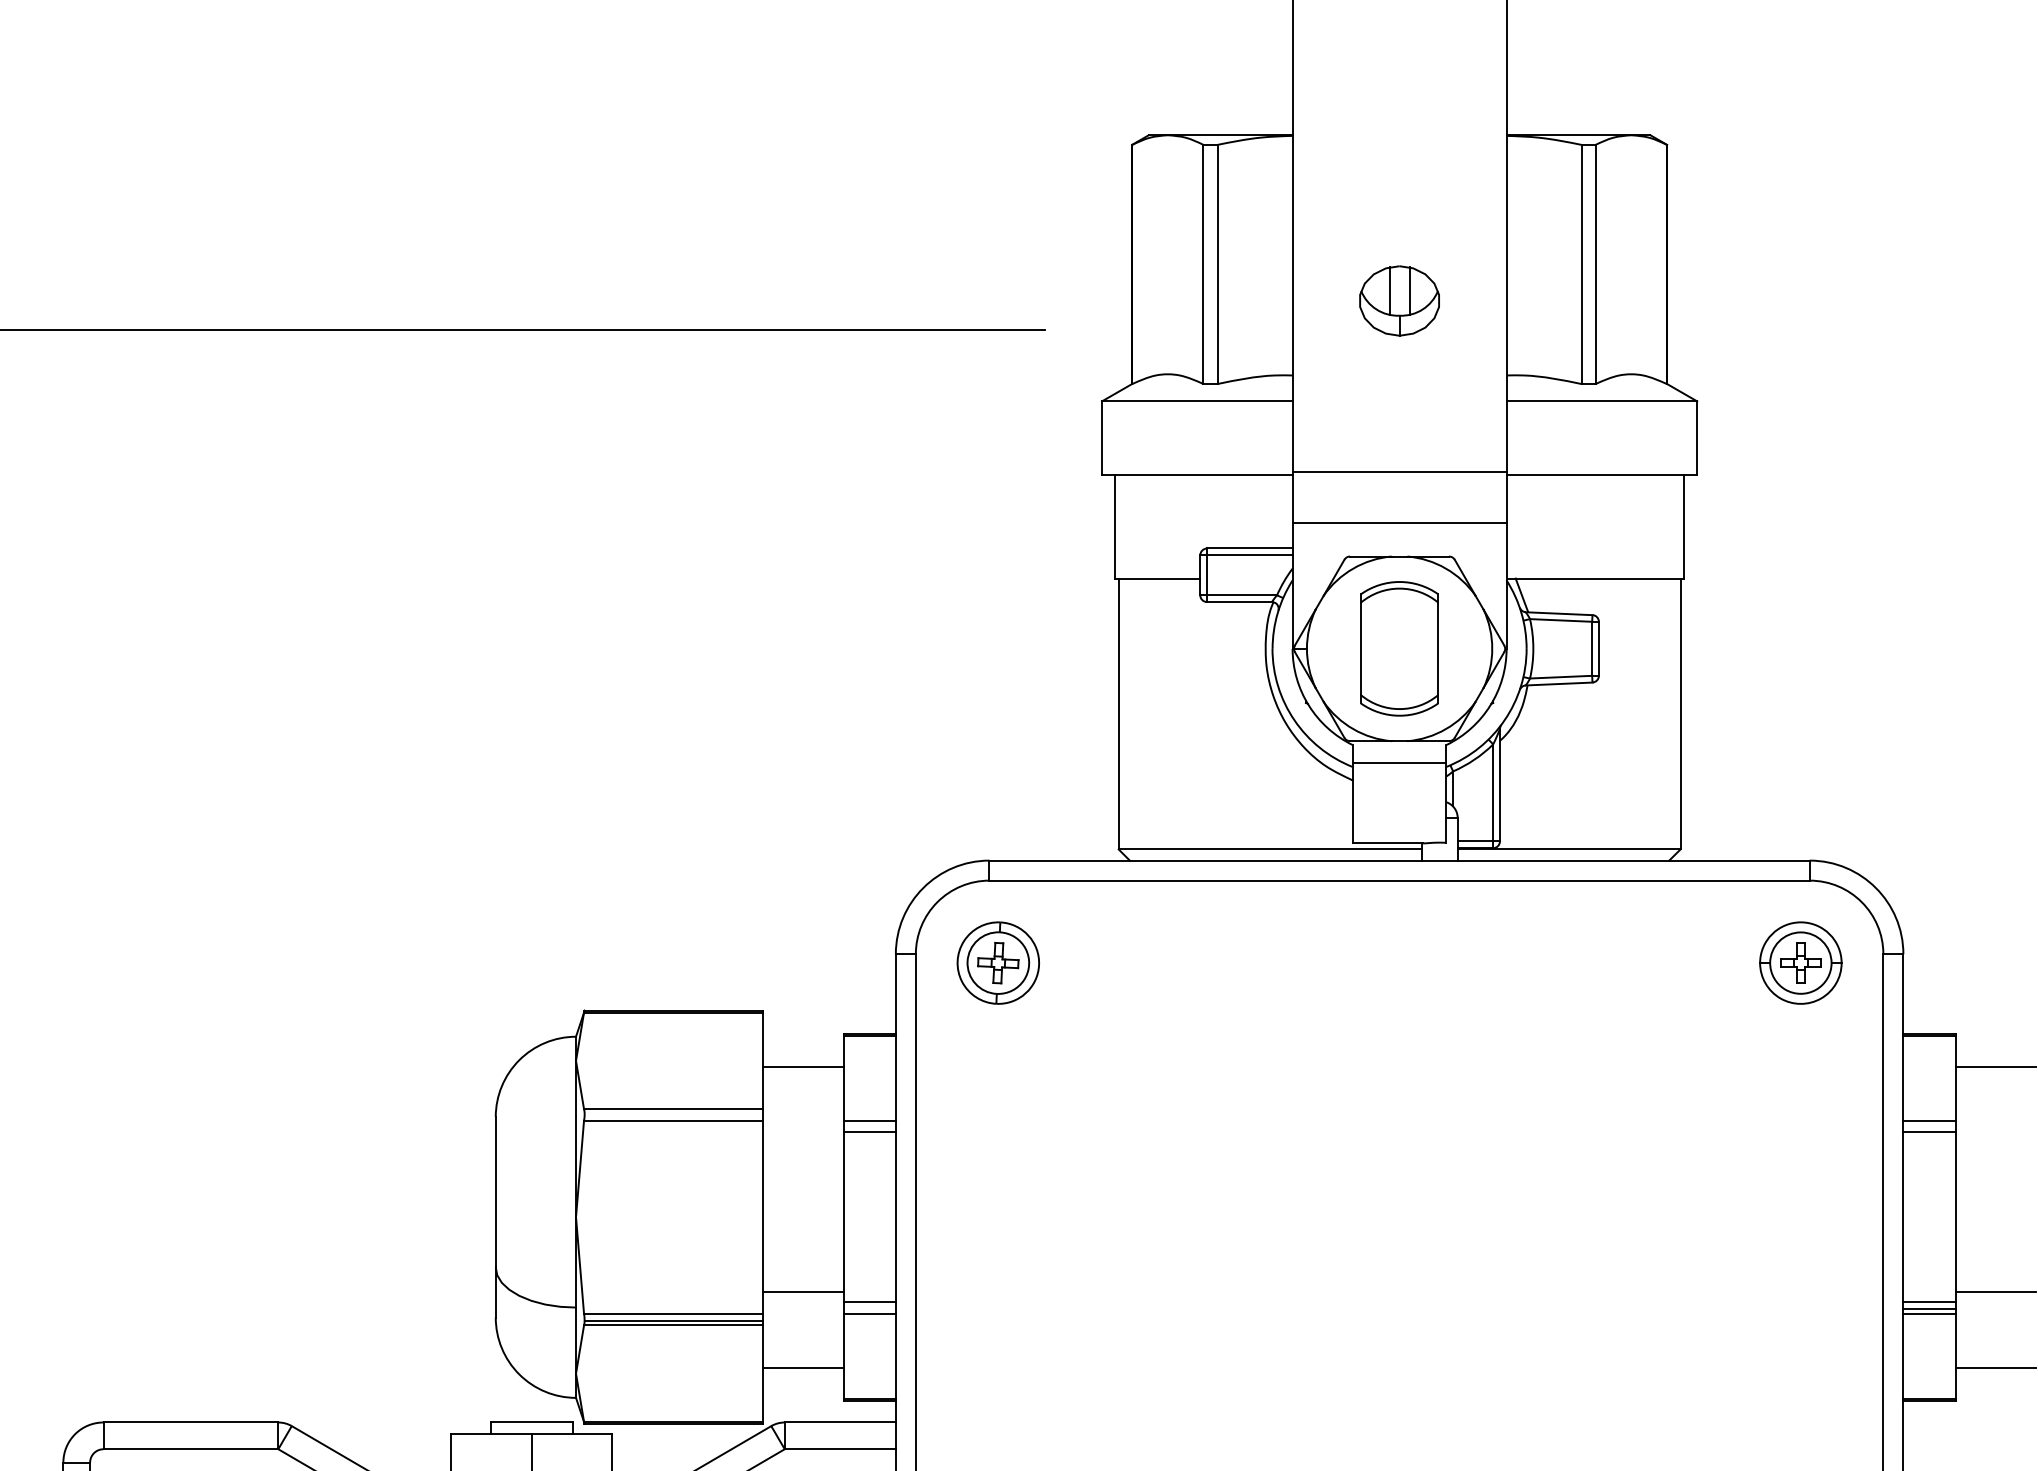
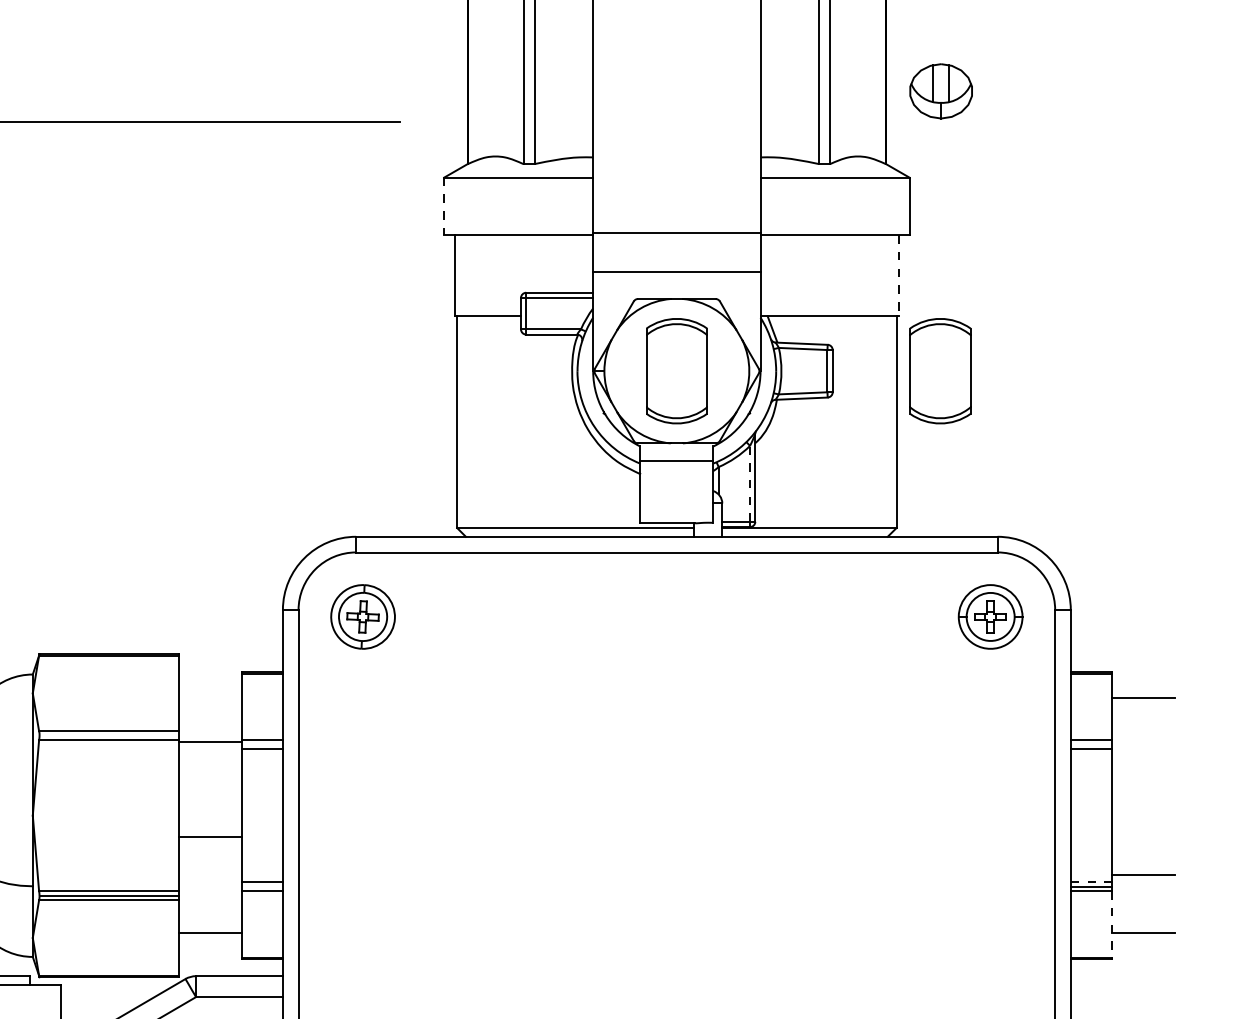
part: (1399, 300) -> (941, 90), moved
line: (1102, 438) -> (444, 206), solid -> dashed
line: (1683, 526) -> (898, 275), solid -> dashed
part: (1736, 648) -> (940, 370), added
line: (1493, 792) -> (750, 483), solid -> dashed
line: (803, 1066) -> (210, 741), moved
line: (803, 1292) -> (210, 836), moved
line: (1930, 1302) -> (1092, 882), solid -> dashed
line: (1955, 1356) -> (1111, 924), solid -> dashed

